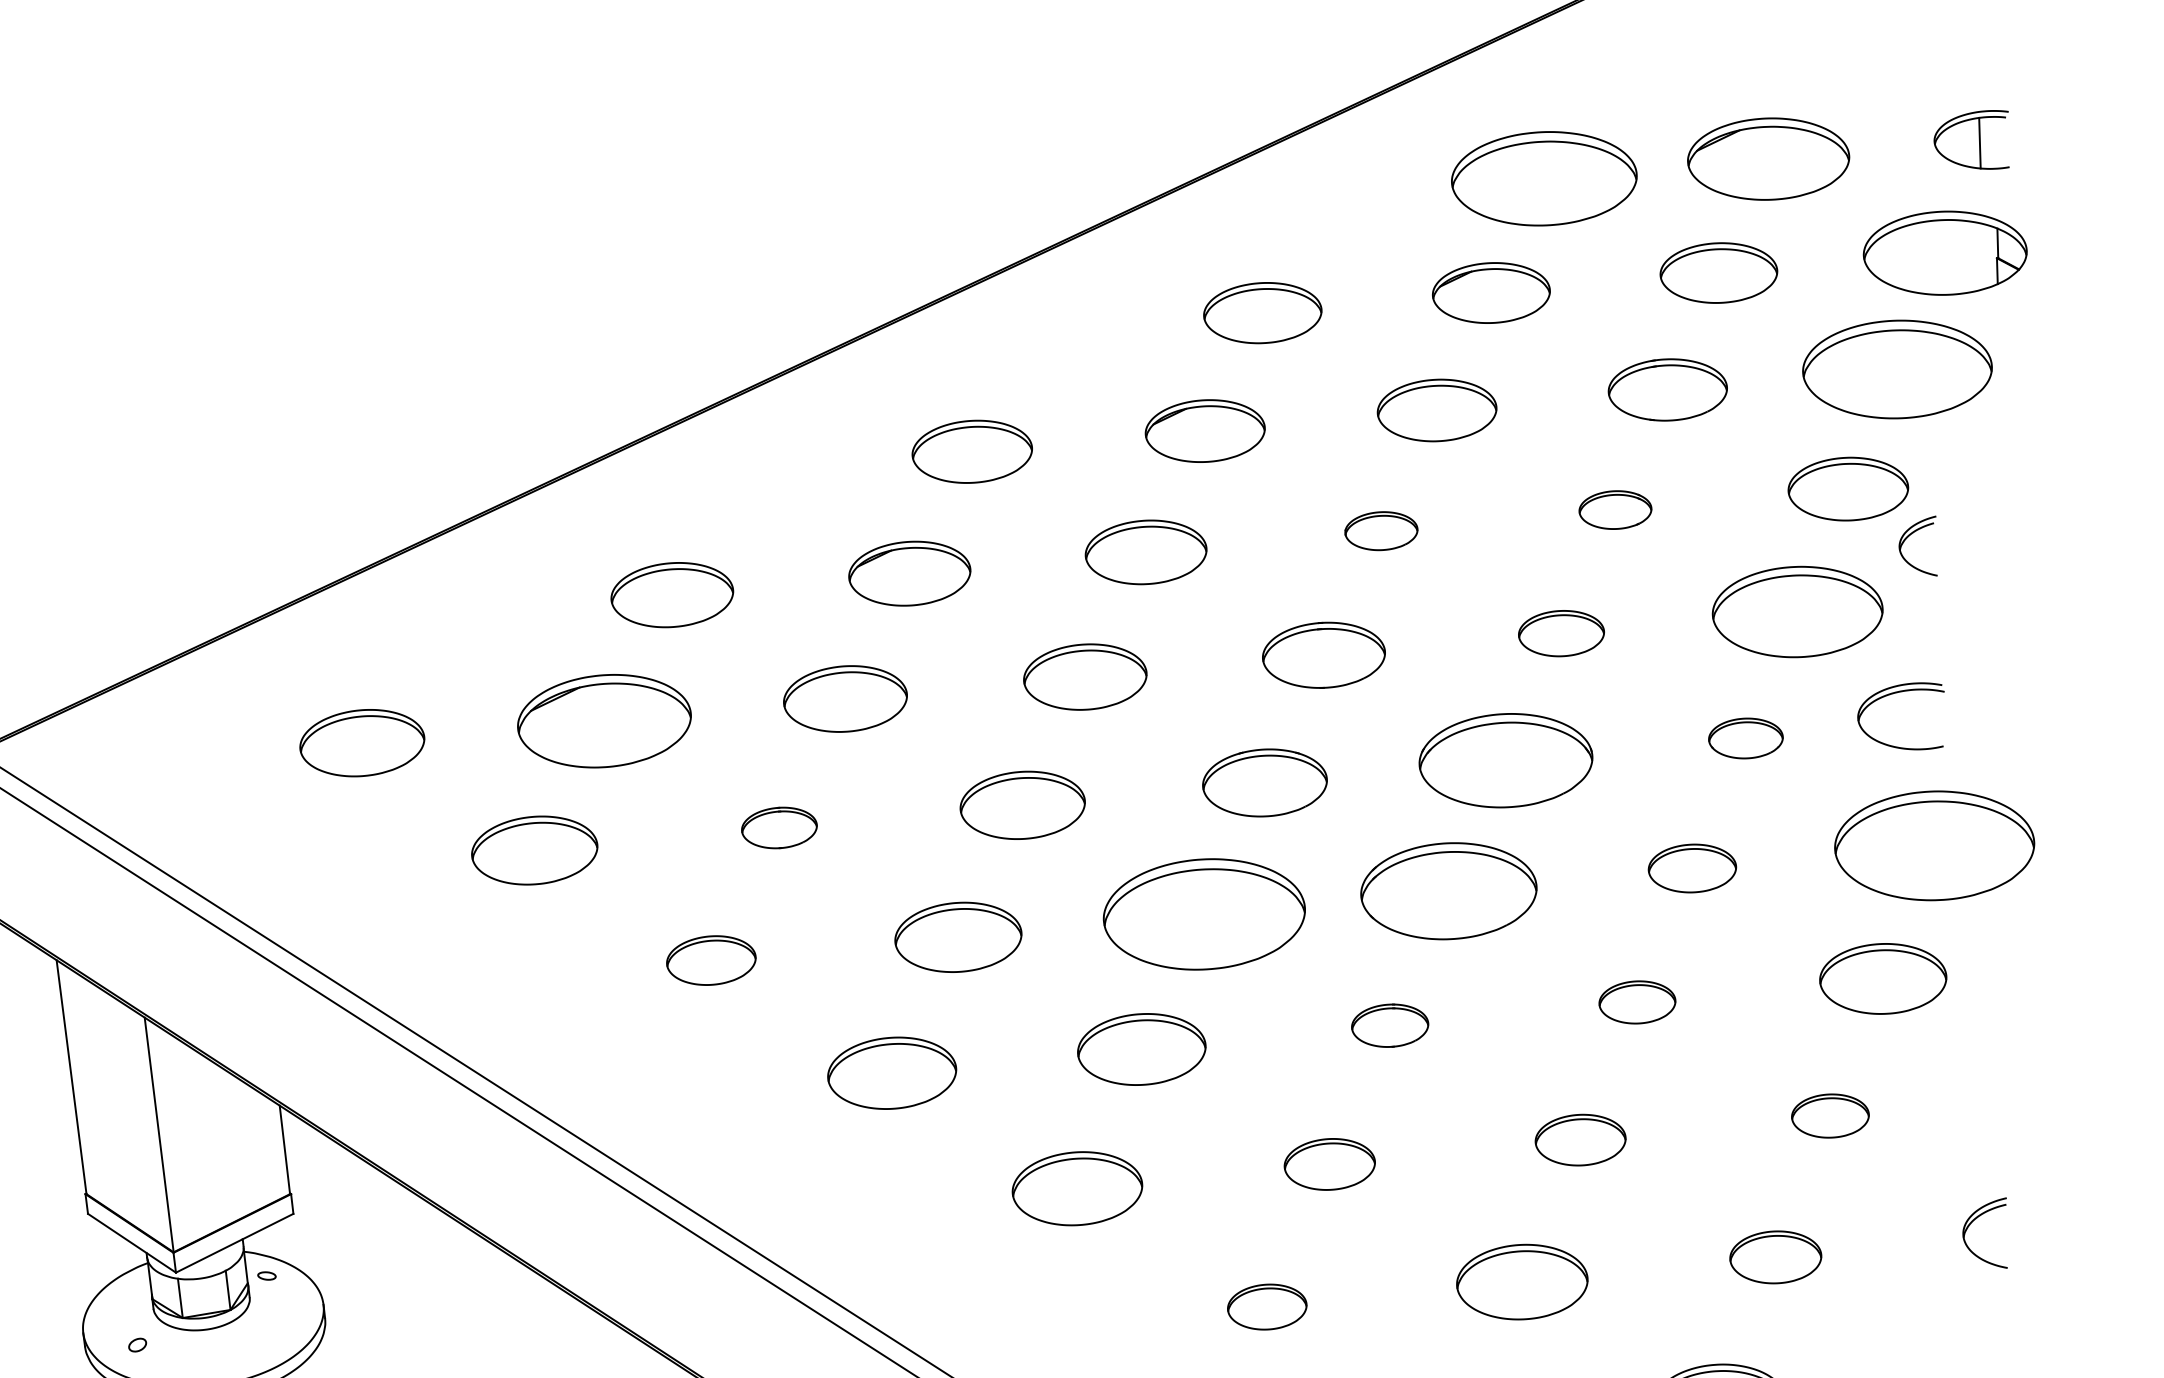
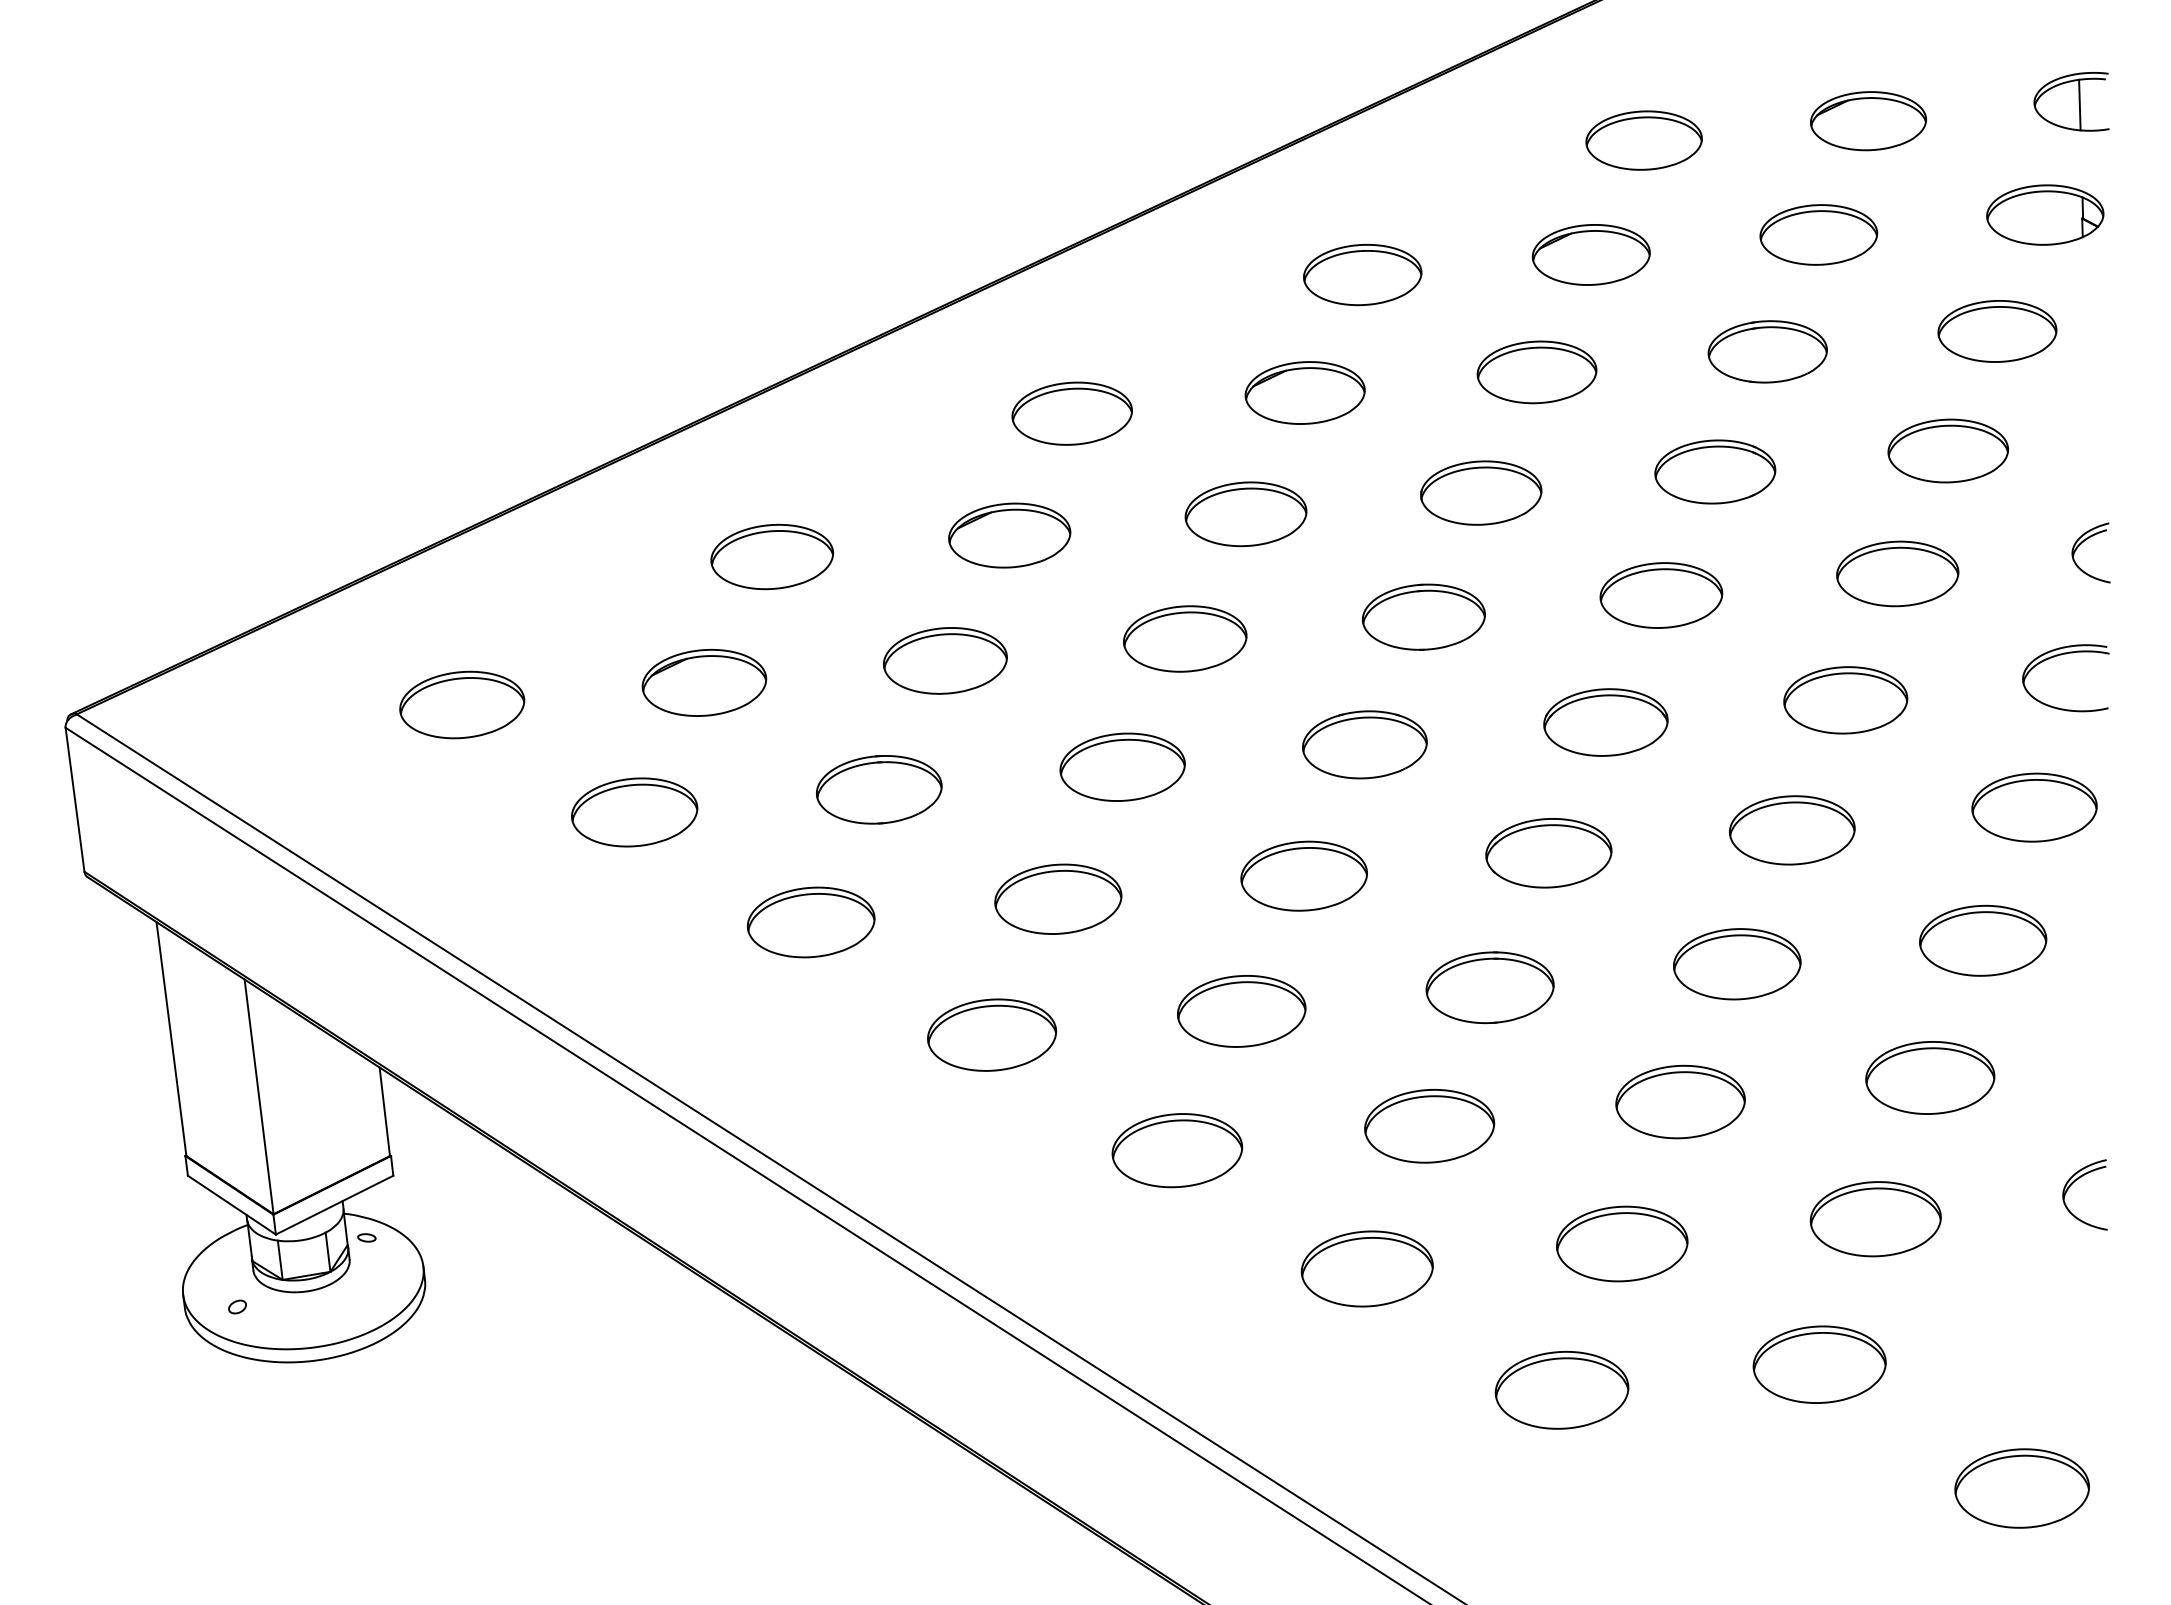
part: (1768, 159) -> (1868, 121), size x0.71
part: (1543, 178) -> (1643, 140), size x0.62
part: (1945, 252) -> (2045, 214), size x0.71
part: (1897, 369) -> (1997, 331), size x0.62
part: (1615, 509) -> (1715, 471), size x1.67
part: (1381, 530) -> (1481, 492), size x1.67
part: (1909, 536) -> (2082, 543), moved
part: (1797, 611) -> (1897, 573), size x0.71
part: (1561, 633) -> (1661, 595), size x1.43
part: (1896, 693) -> (2061, 655), moved
part: (604, 720) -> (704, 682), size x0.71
part: (1745, 738) -> (1845, 700), size x1.67
part: (1505, 760) -> (1605, 722), size x0.71
part: (779, 827) -> (879, 789), size x1.67
part: (1934, 845) -> (2034, 807), size x0.62
part: (1692, 868) -> (1792, 830), size x1.43
part: (1448, 891) -> (1548, 853), size x0.71
part: (1203, 913) -> (1303, 875), size x0.62
part: (711, 960) -> (811, 922), size x1.43
part: (1637, 1002) -> (1737, 964), size x1.67
part: (1389, 1025) -> (1489, 987), size x1.67
part: (1830, 1115) -> (1930, 1077), size x1.67
part: (1580, 1139) -> (1680, 1101), size x1.43
part: (1329, 1164) -> (1429, 1126), size x1.43
part: (1775, 1257) -> (1875, 1219), size x1.43
part: (1266, 1306) -> (1366, 1268), size x1.67

